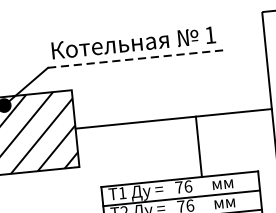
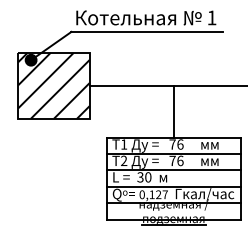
line: (135, 58) -> (146, 31), dashed -> solid
line: (198, 146) -> (173, 111), moved

